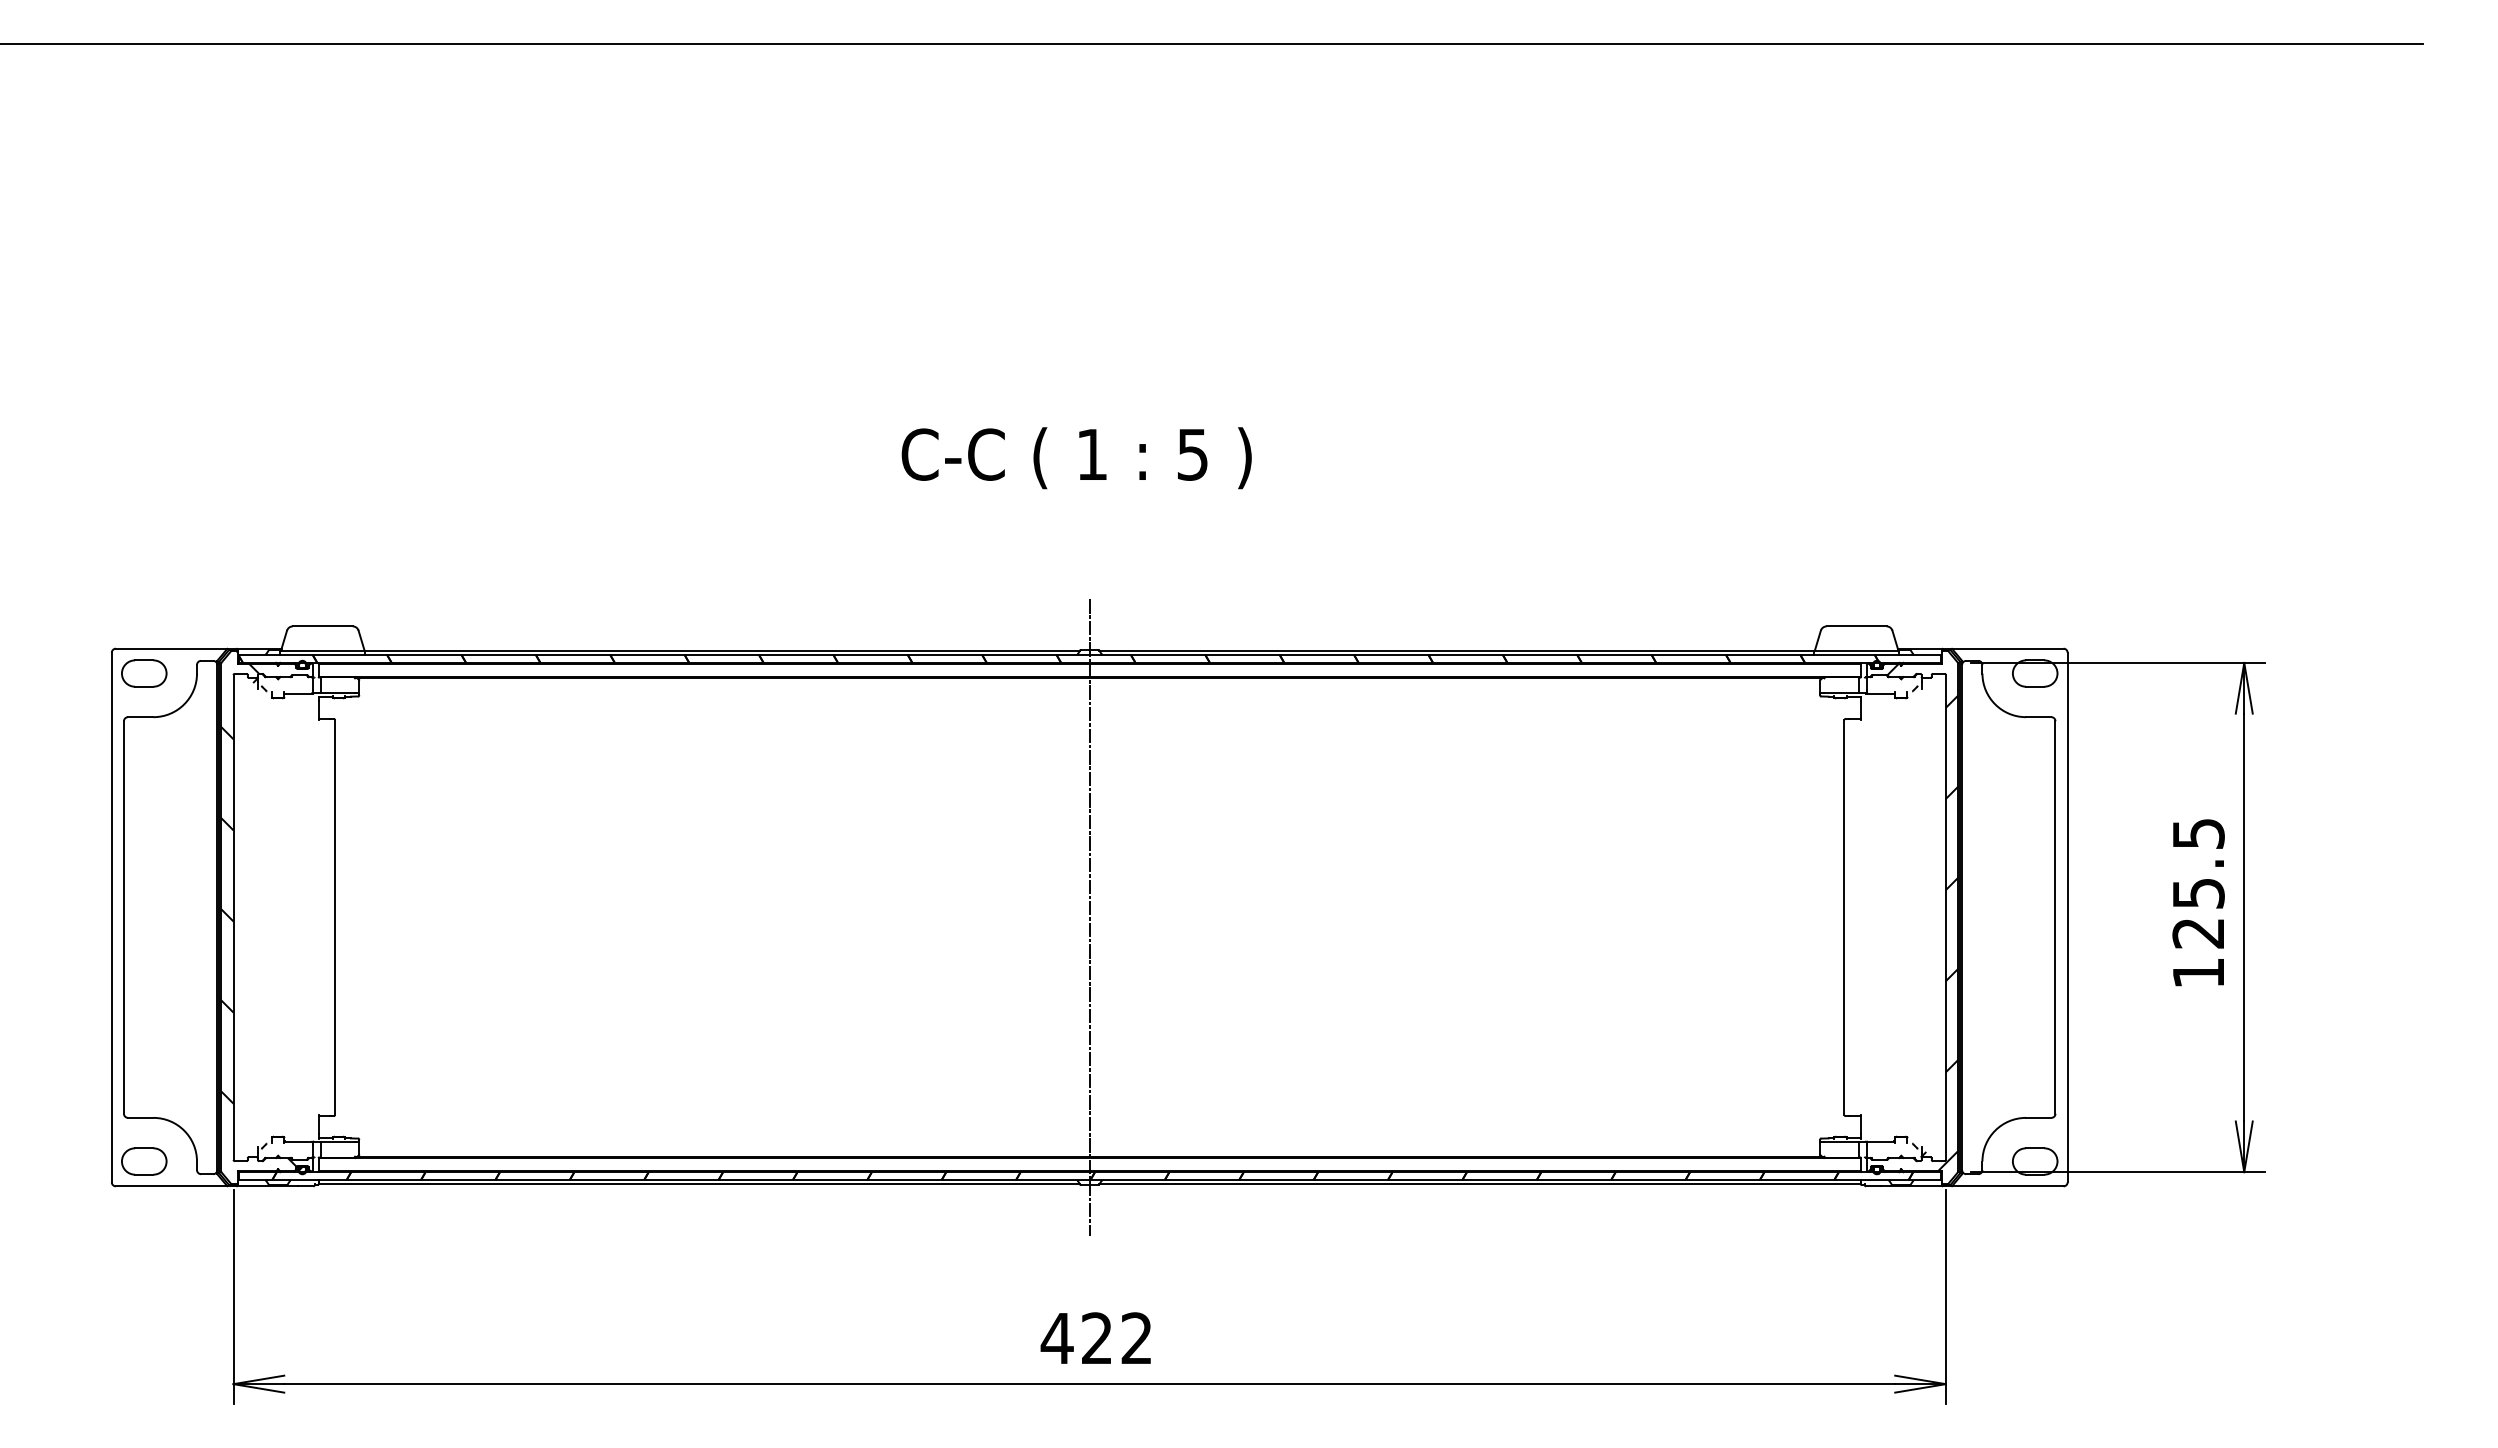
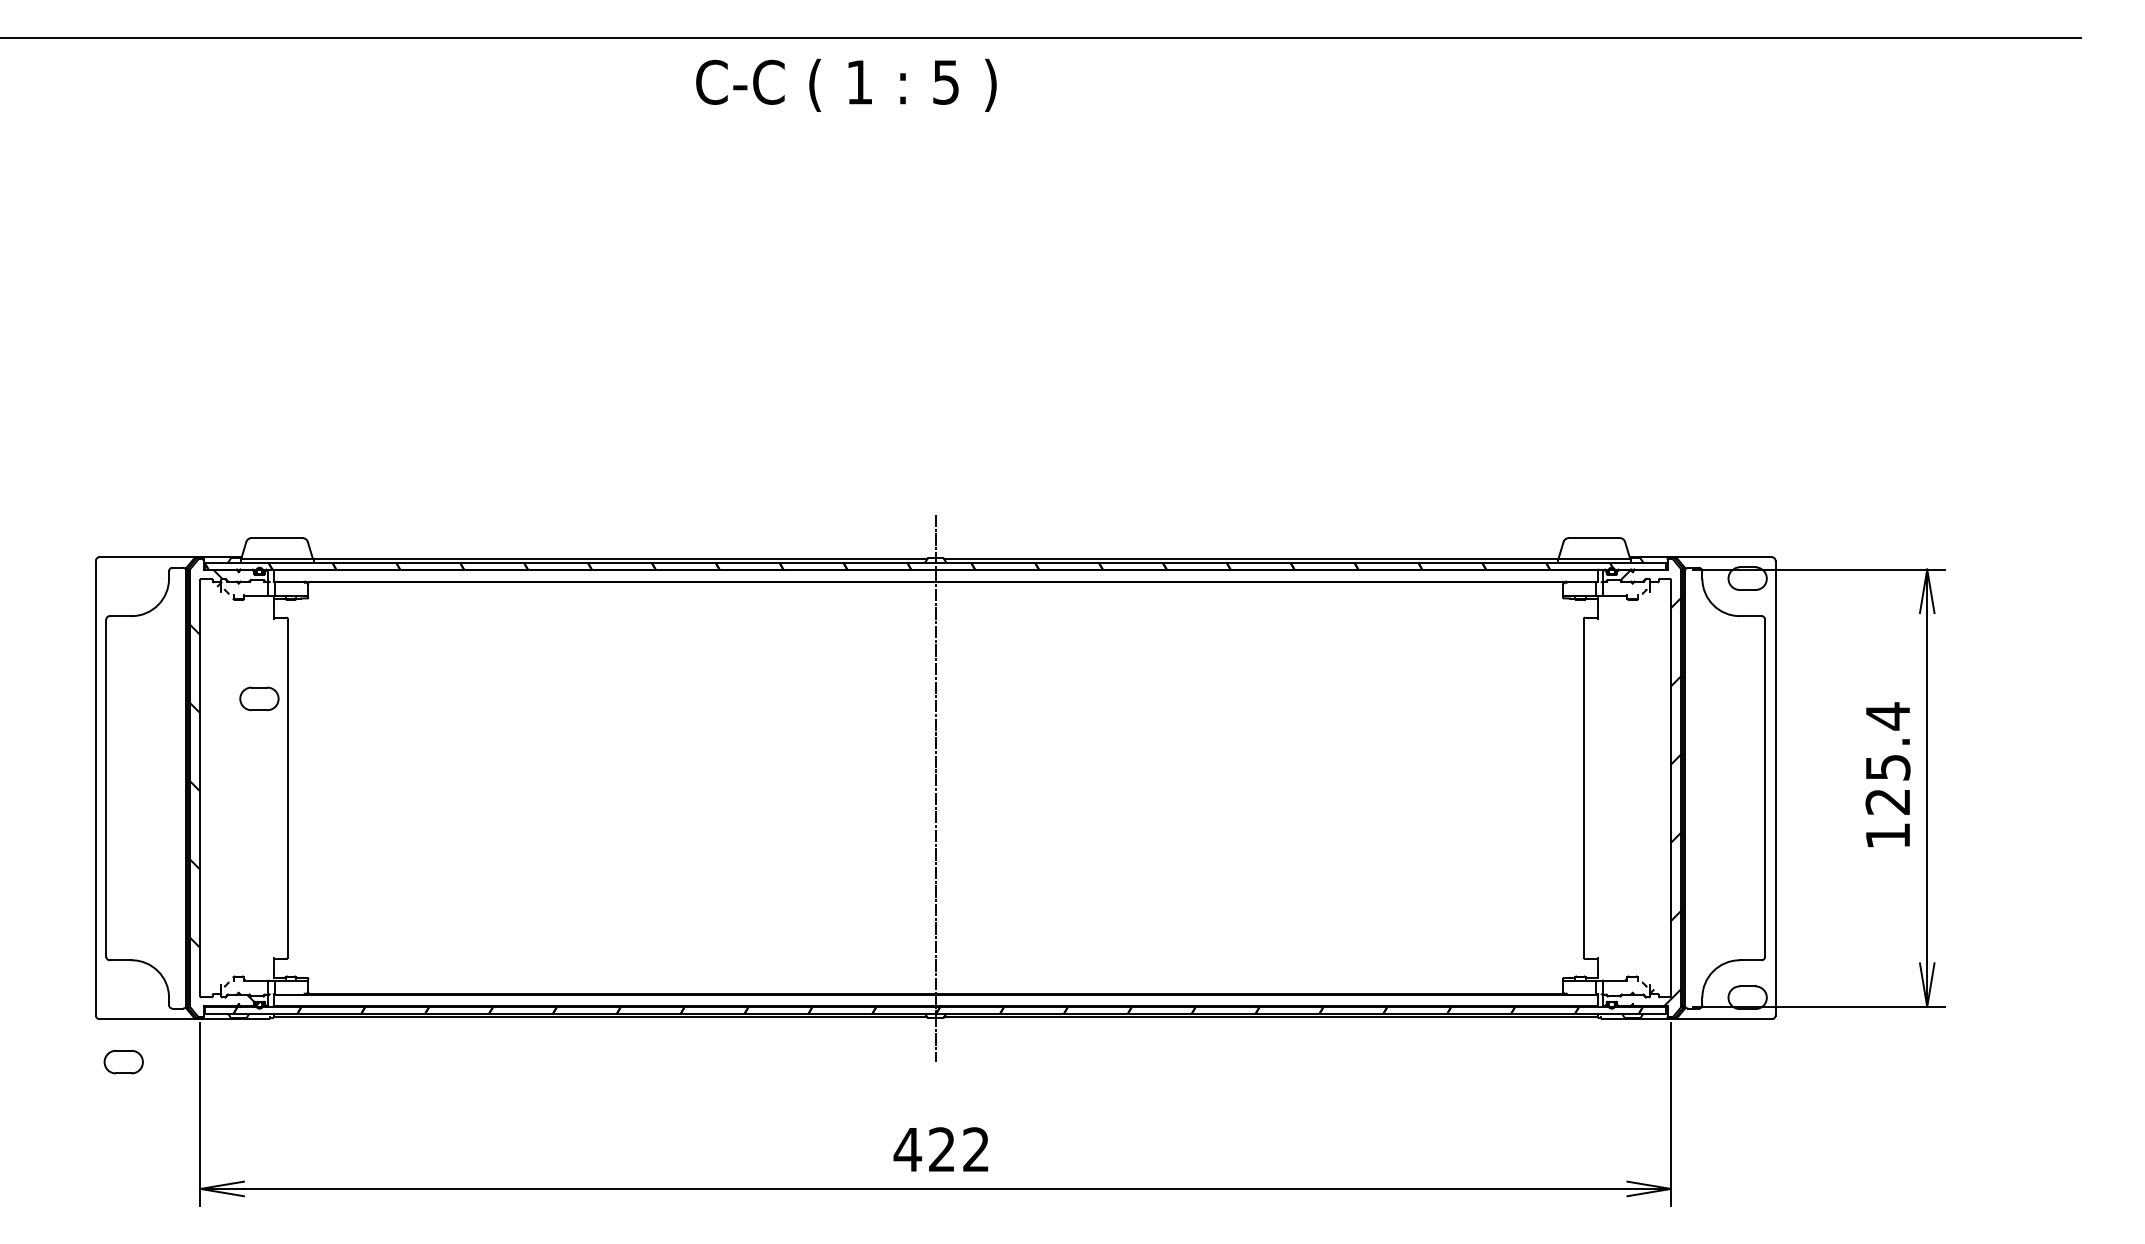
text: (1076, 458) -> (846, 85), moved
part: (144, 673) -> (259, 698), moved
text: (2198, 833) -> (1887, 716), 125.5 -> 125.4
part: (144, 1161) -> (123, 1062), moved

